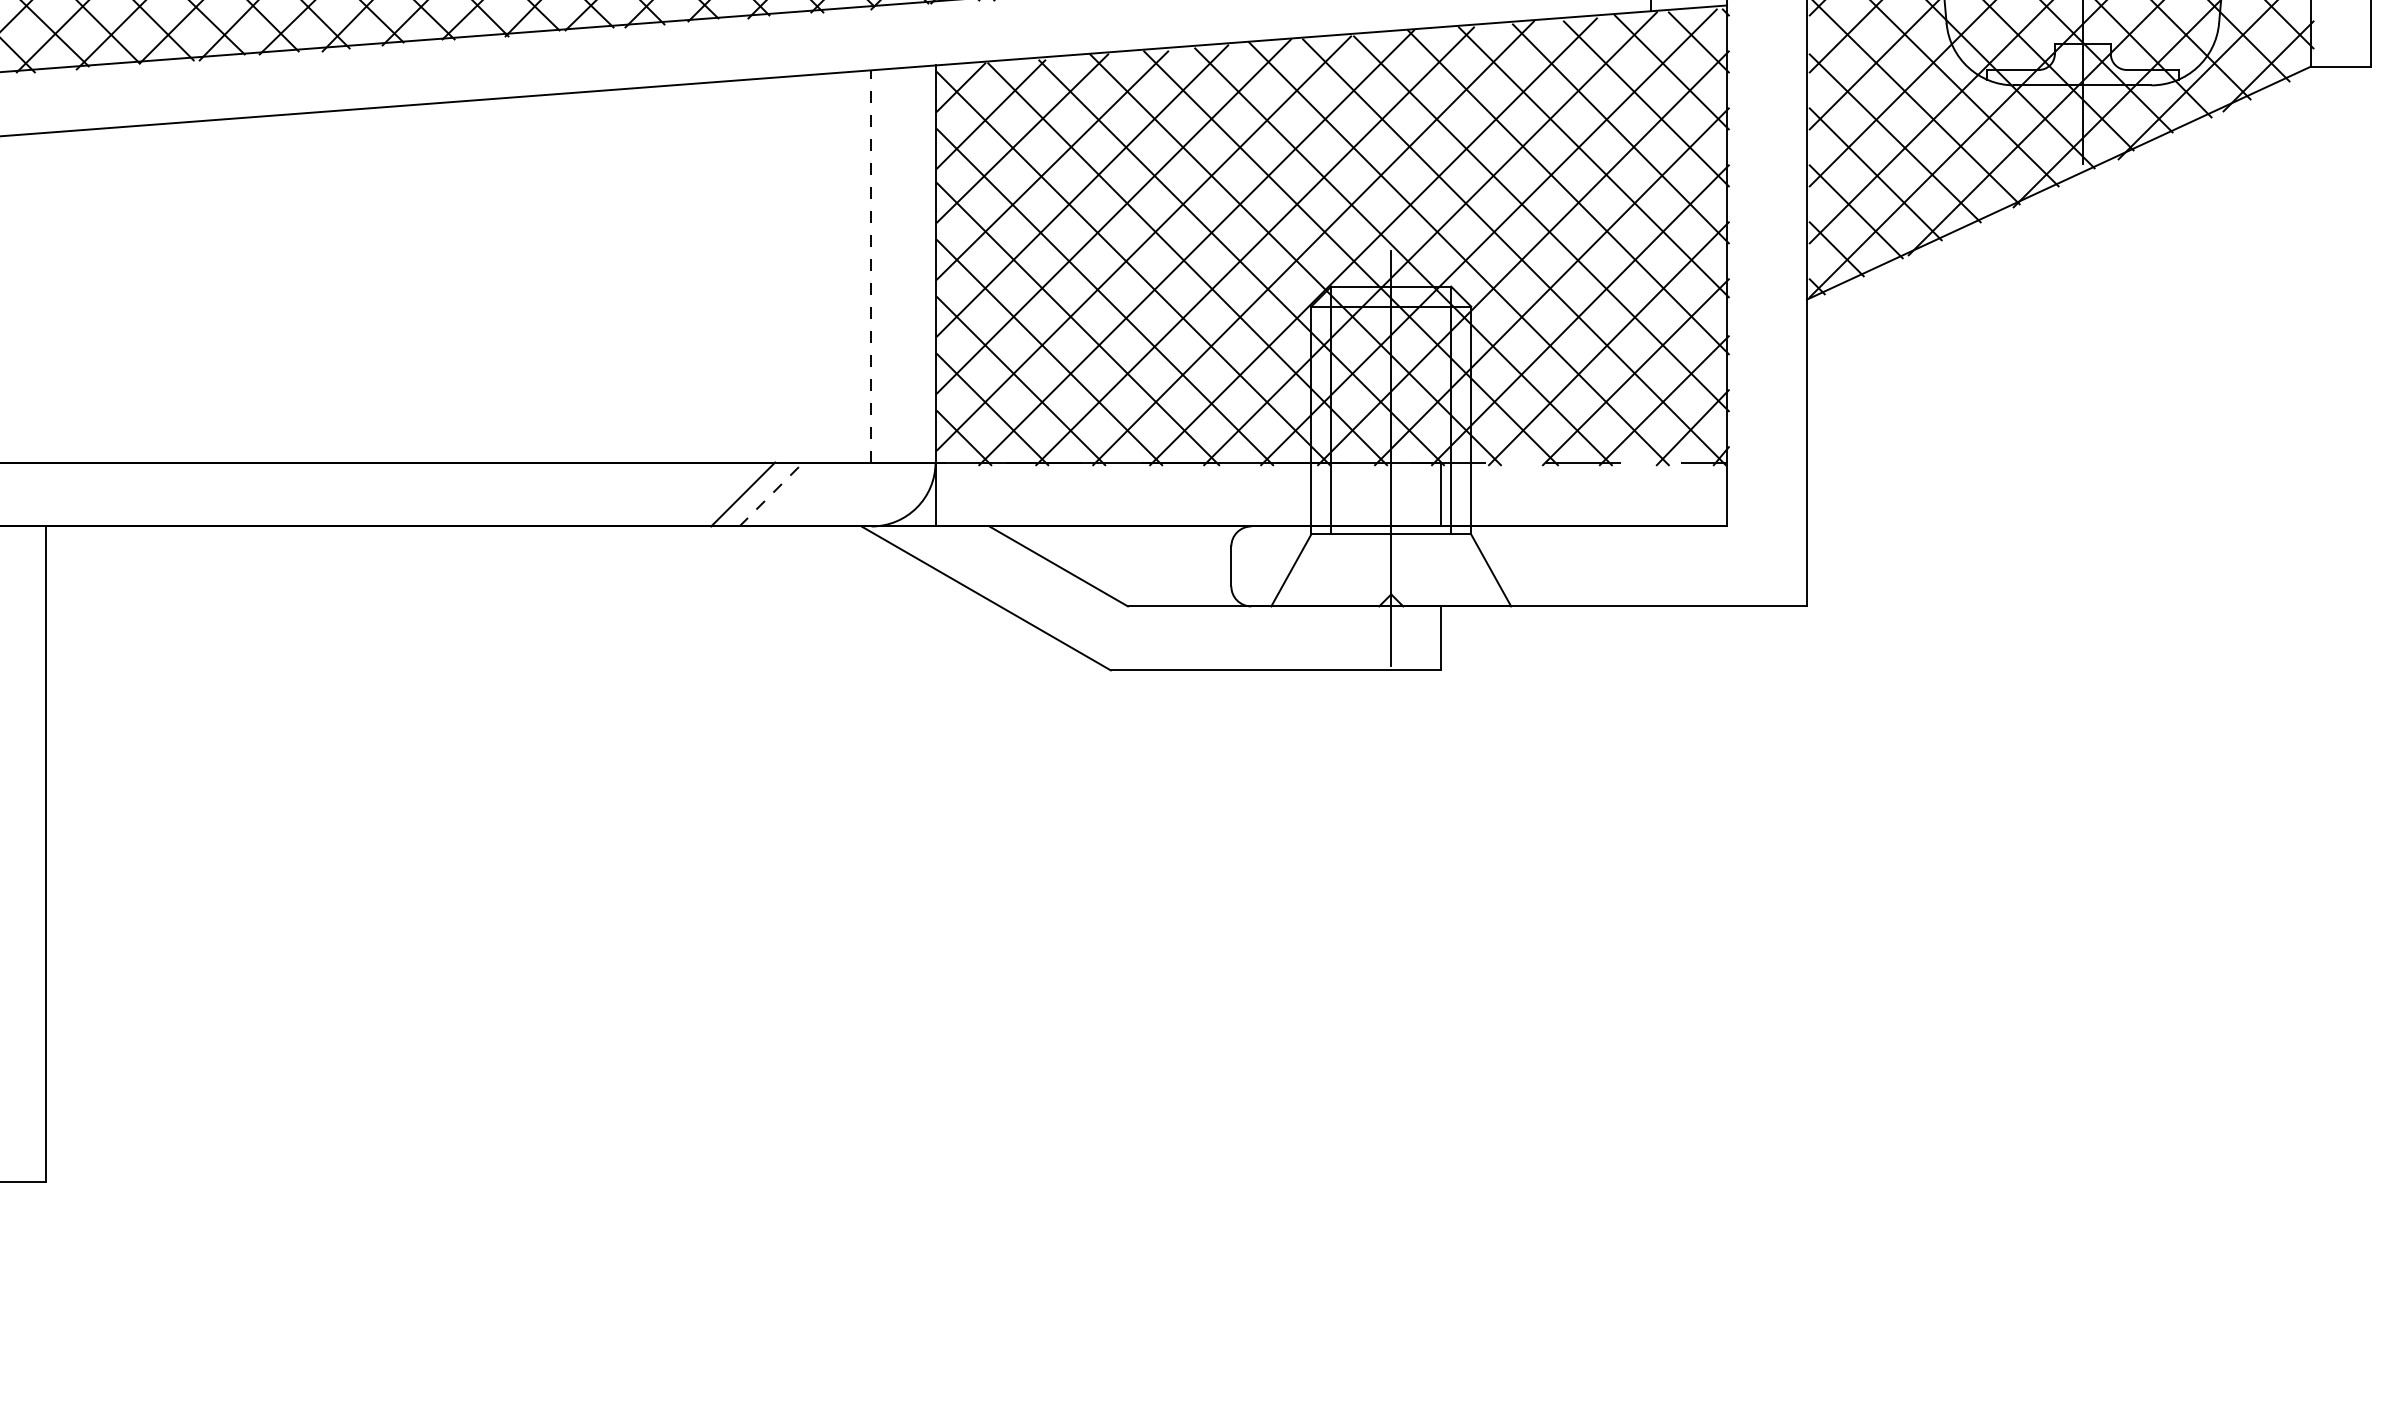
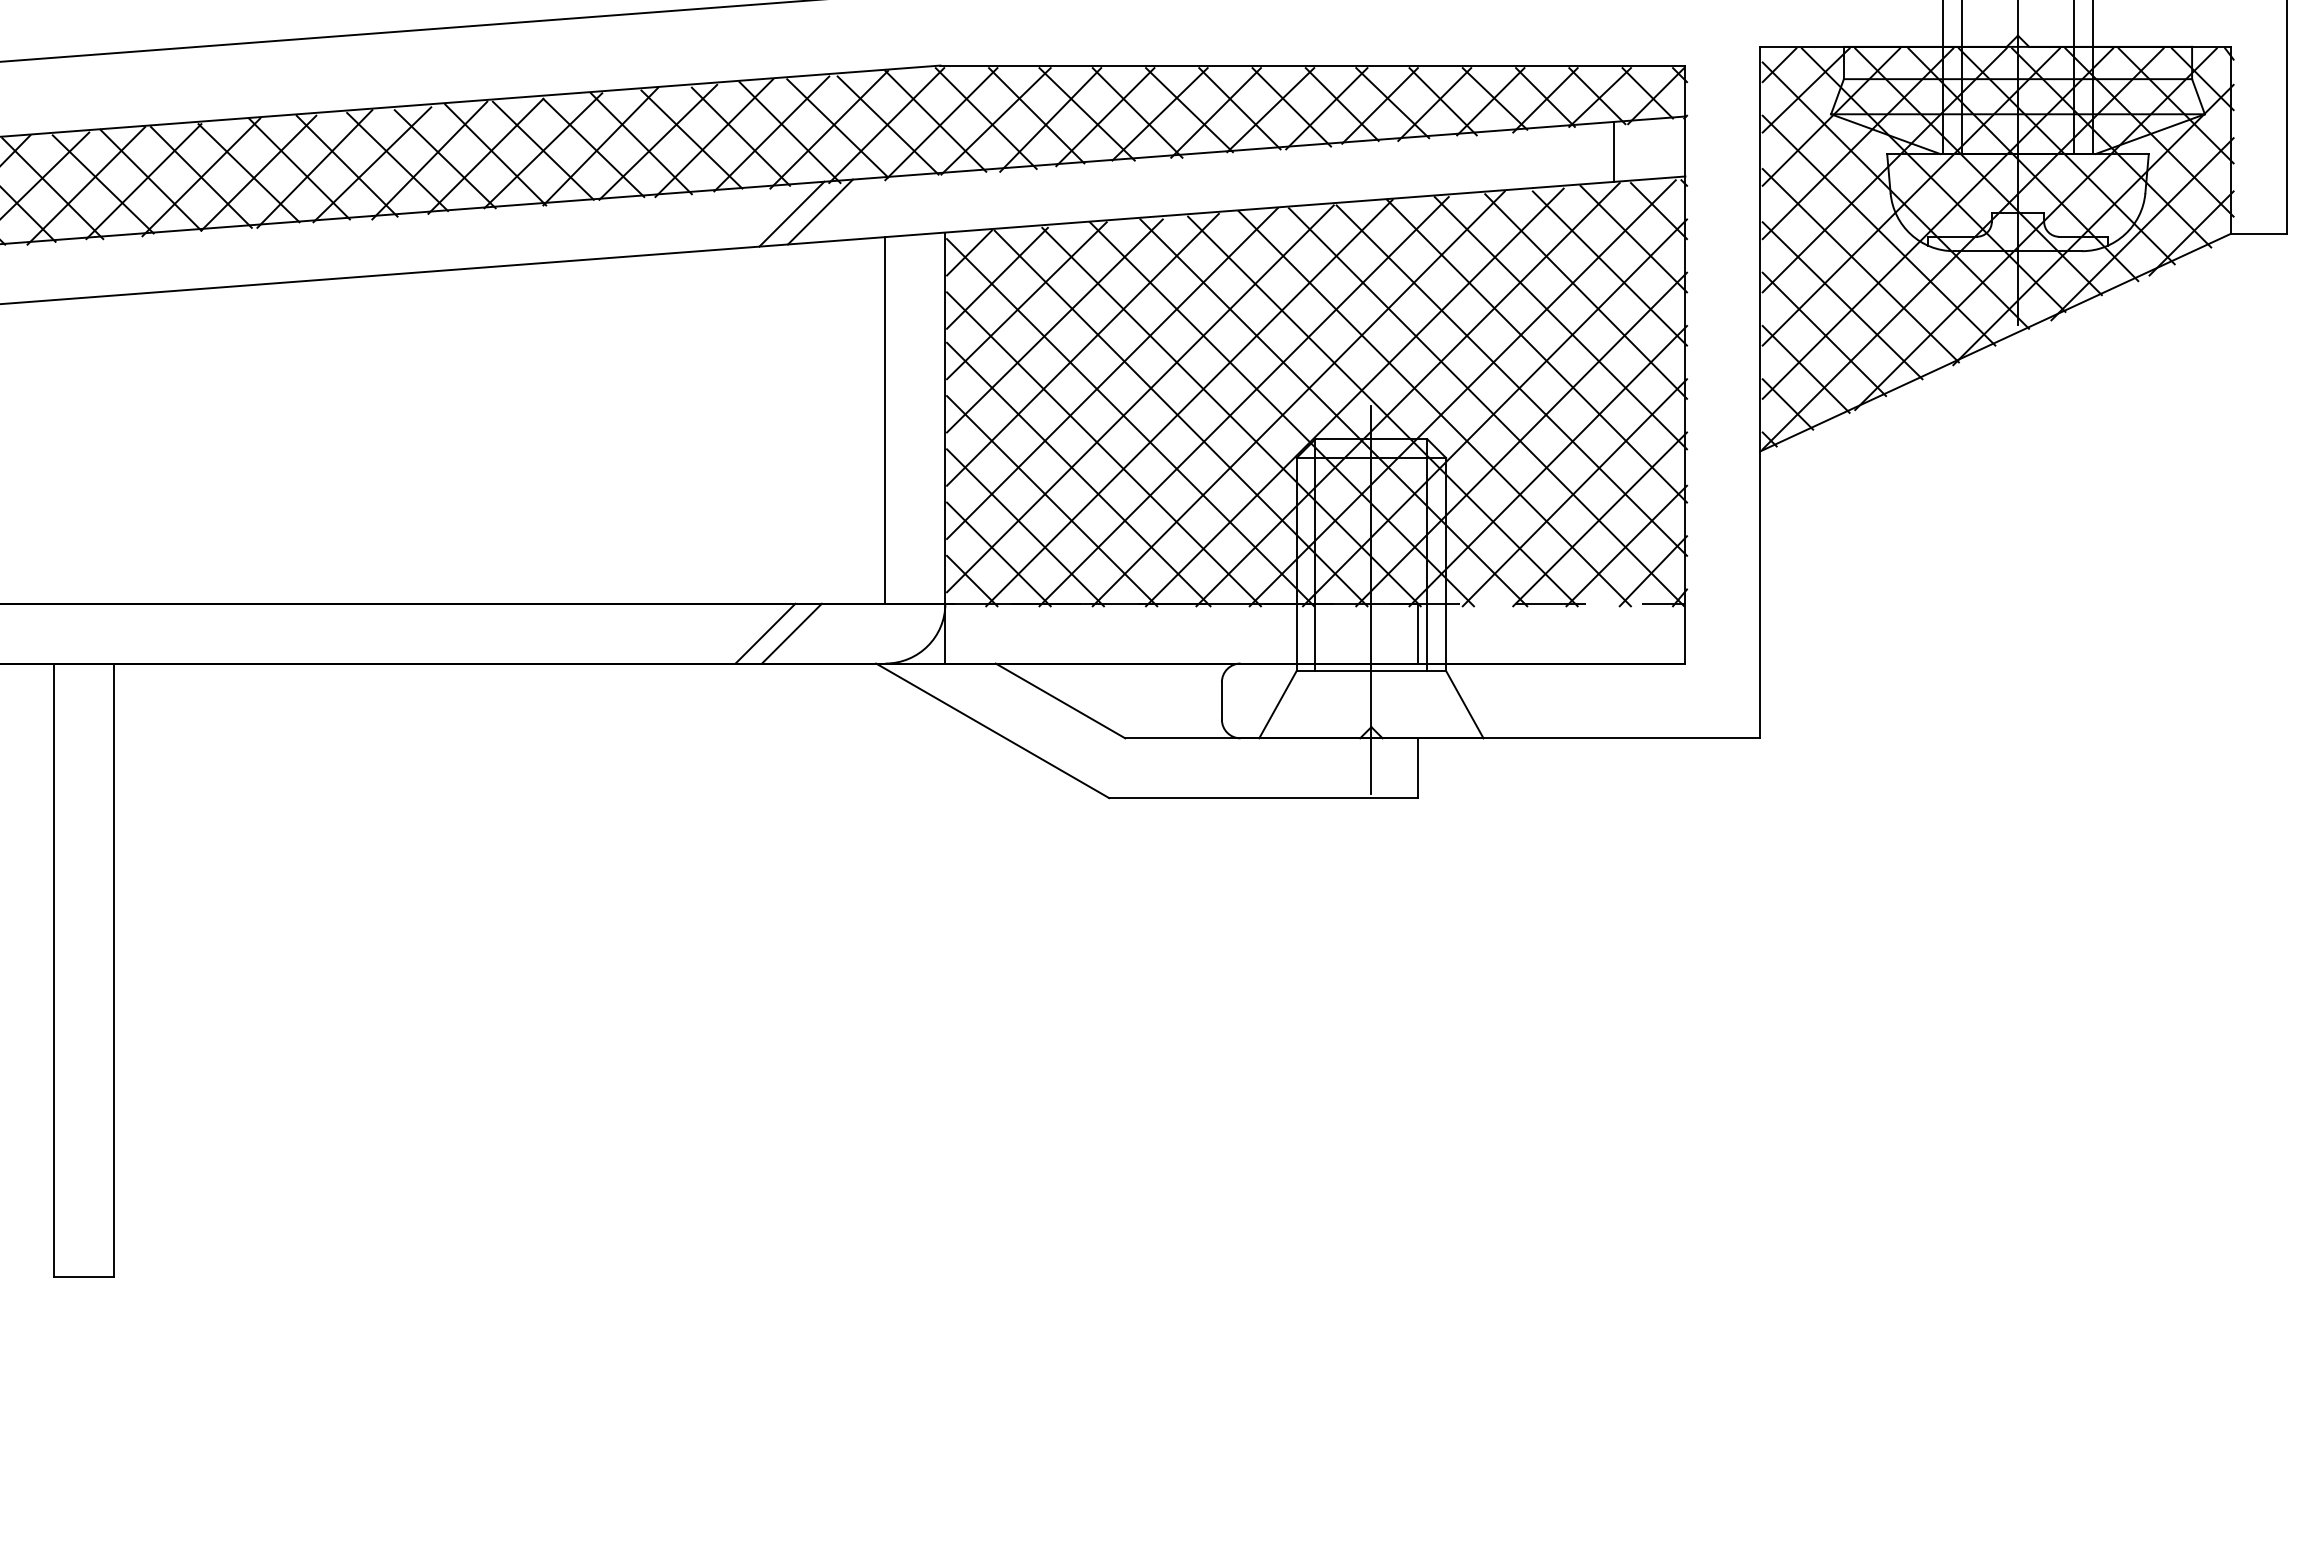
line: (802, 42) -> (820, 211), added
line: (770, 45) -> (791, 213), added
line: (871, 265) -> (885, 419), dashed -> solid
line: (772, 494) -> (792, 633), dashed -> solid

